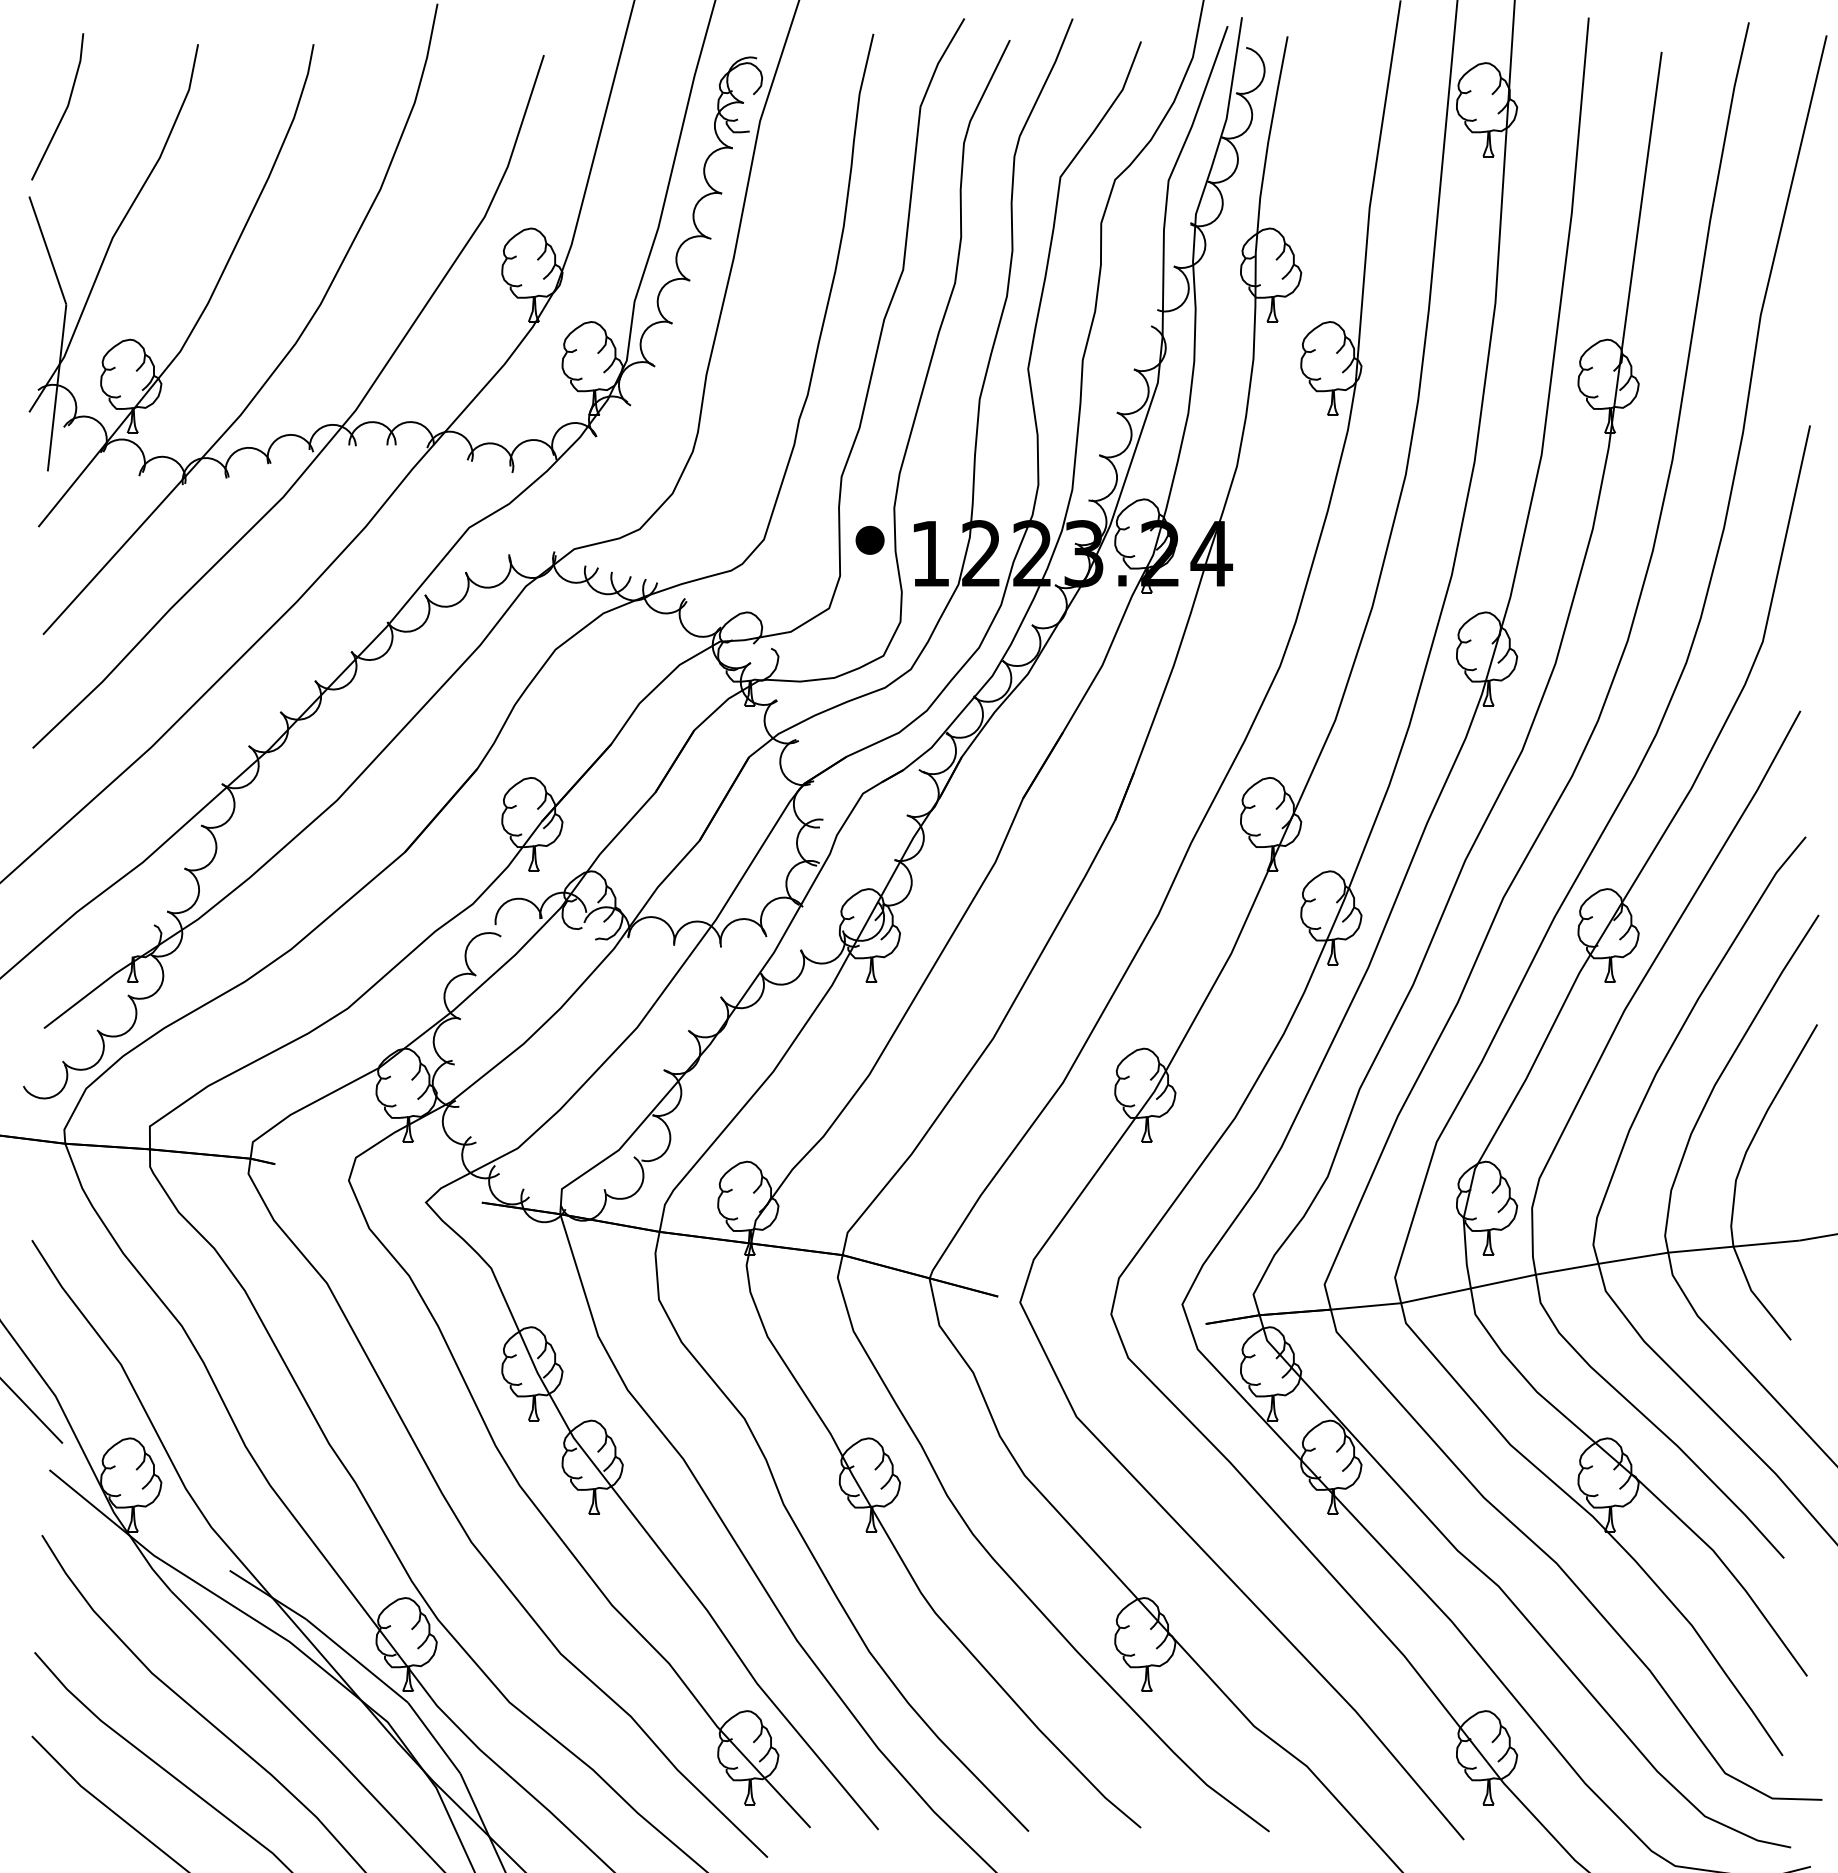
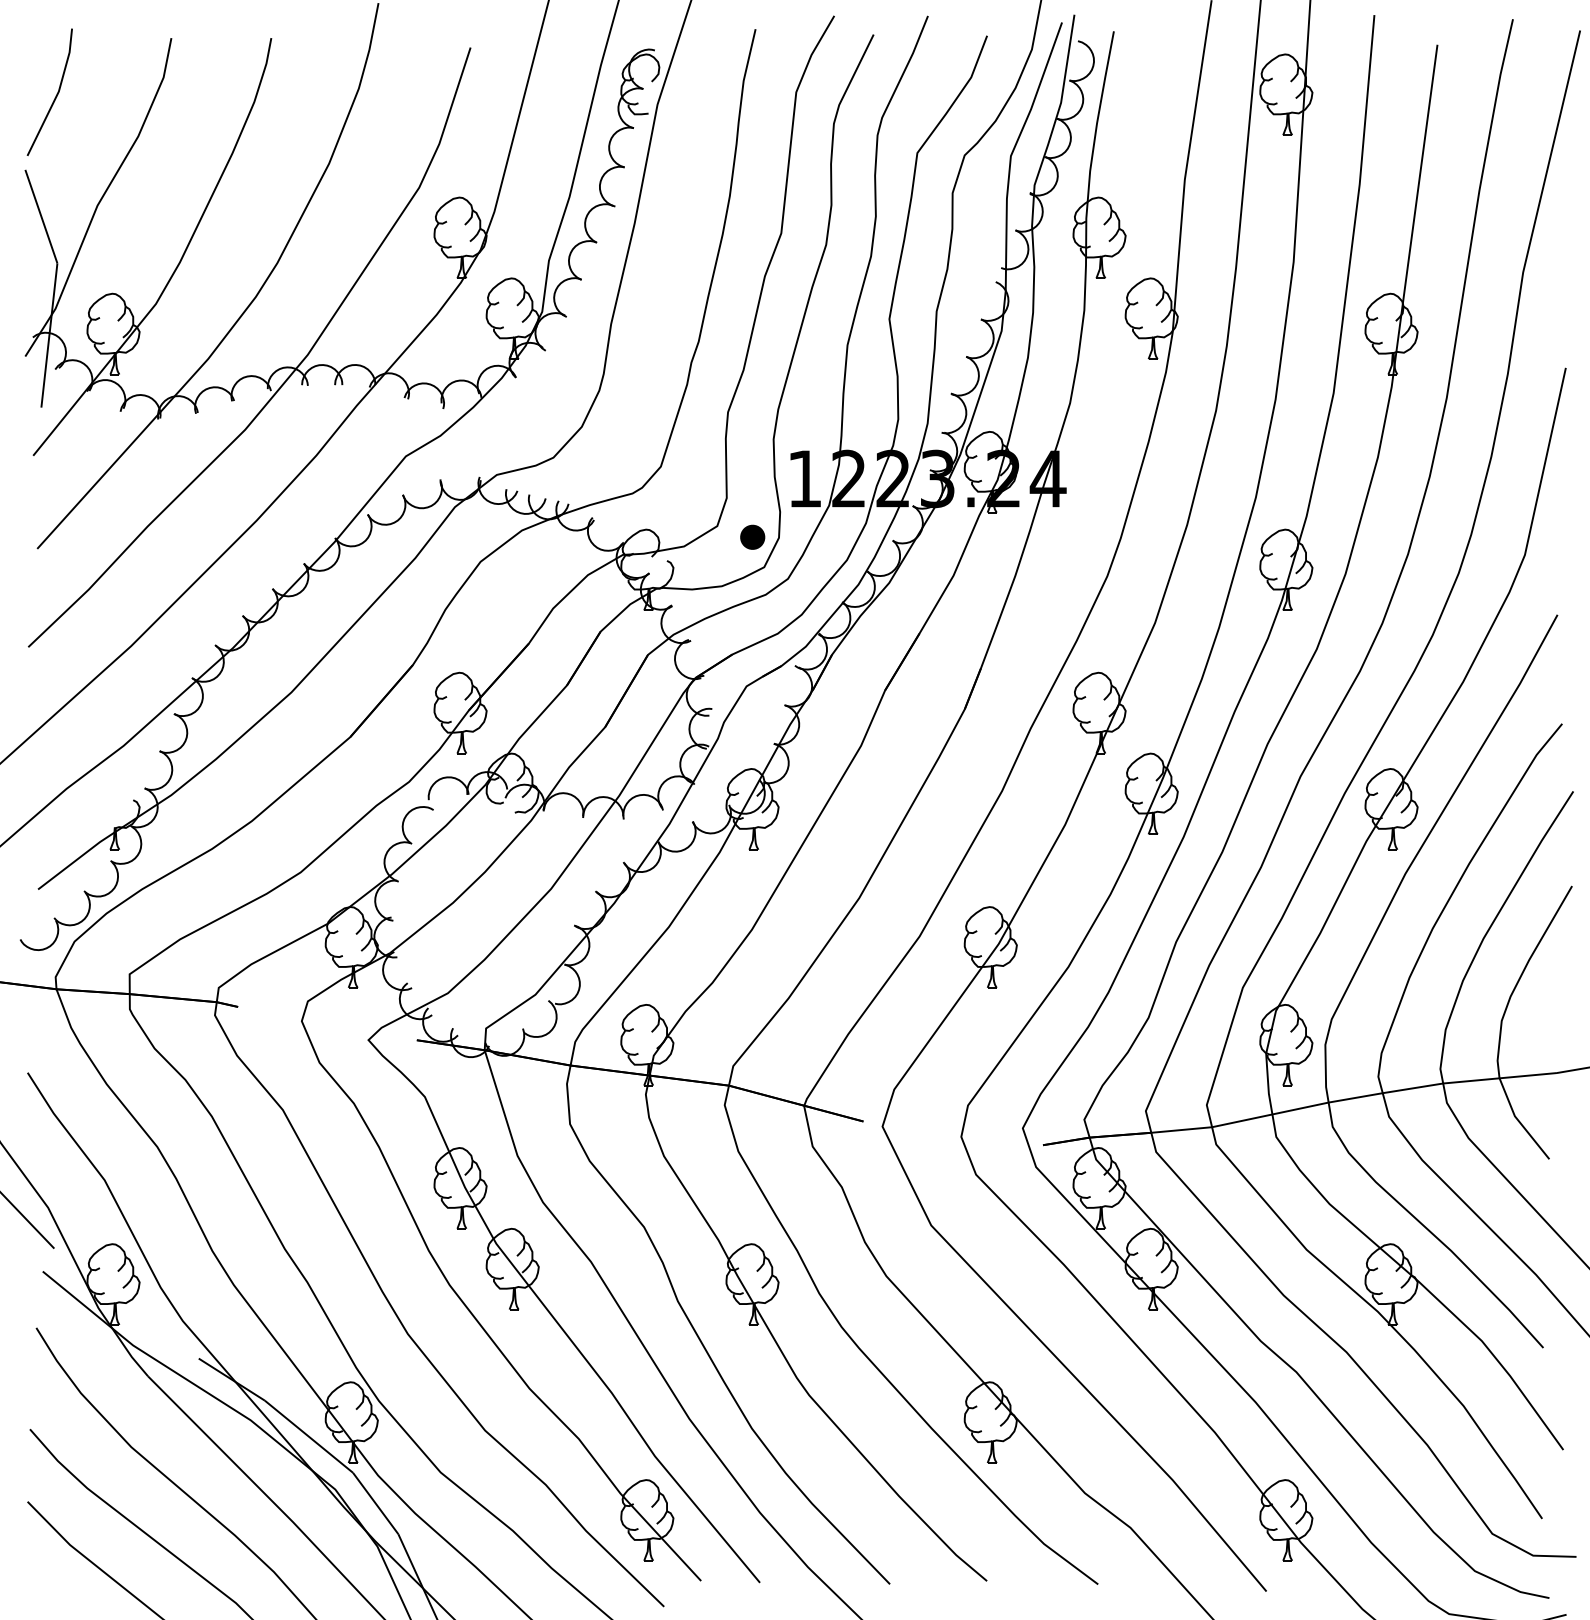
part: (869, 539) -> (752, 536), moved

